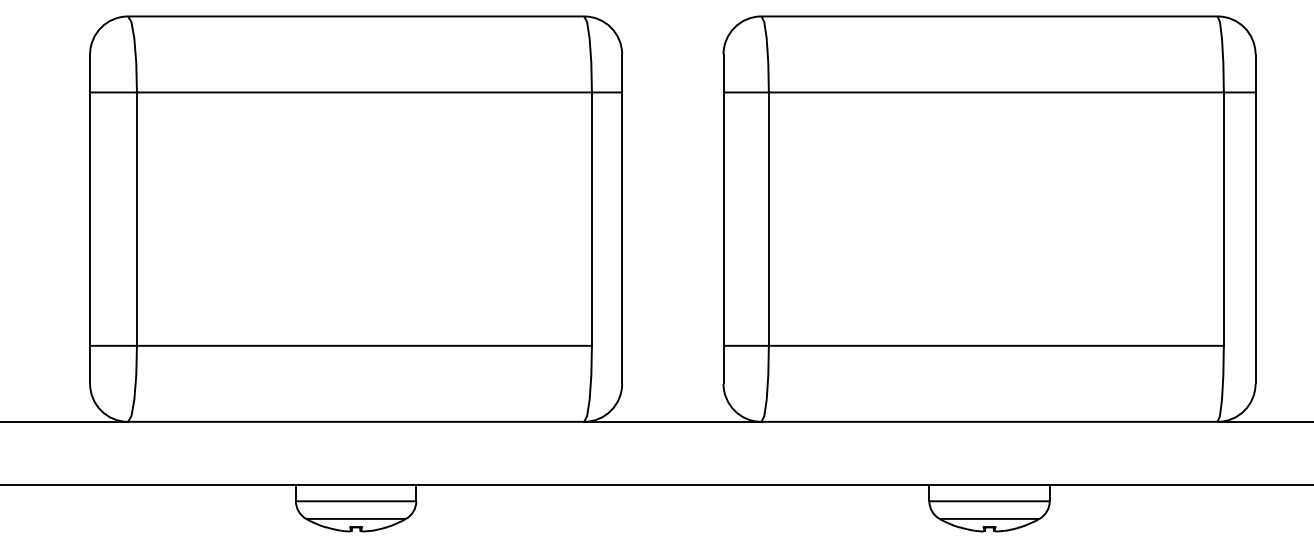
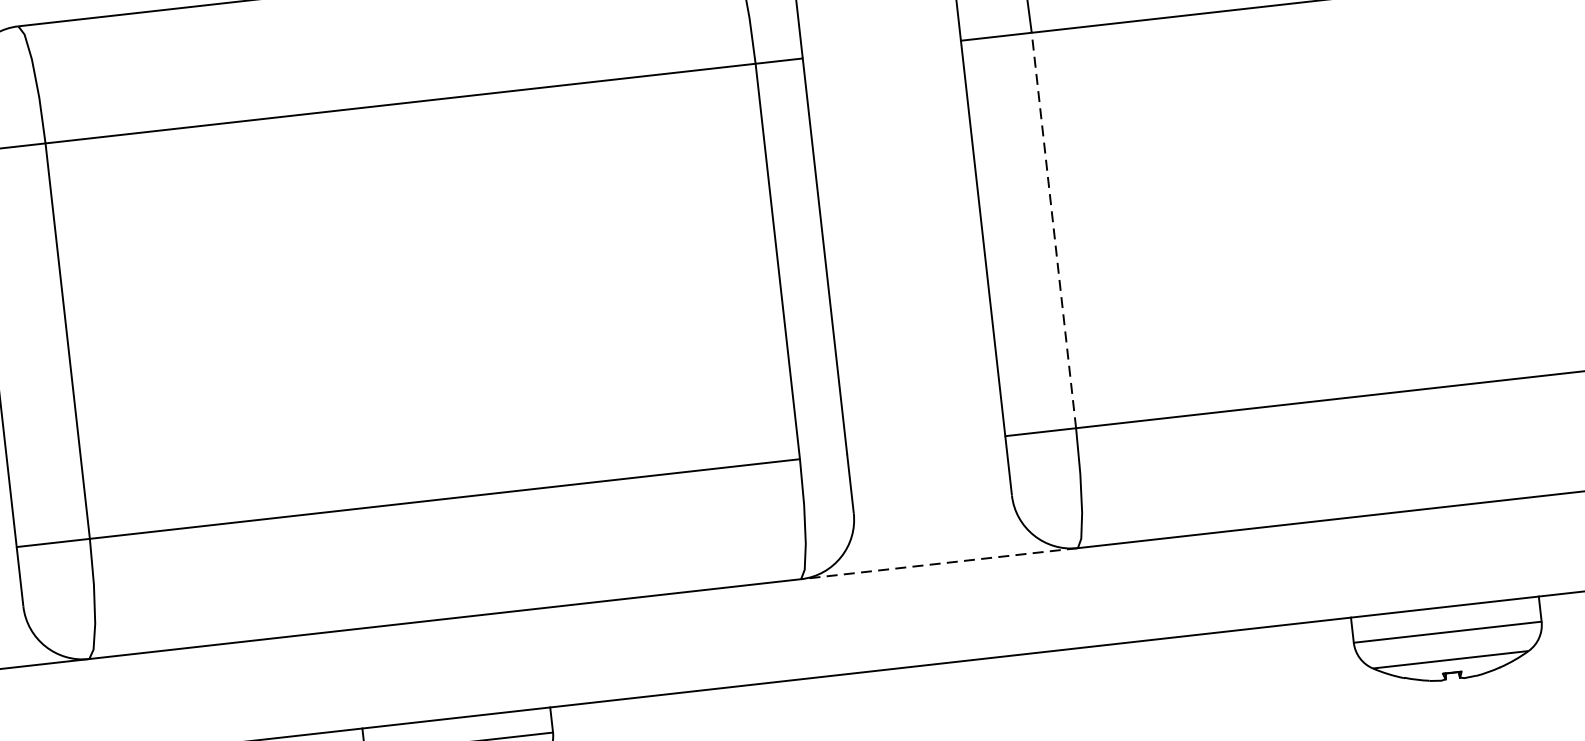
line: (768, 219) -> (1053, 231), solid -> dashed
line: (672, 421) -> (938, 563), solid -> dashed

